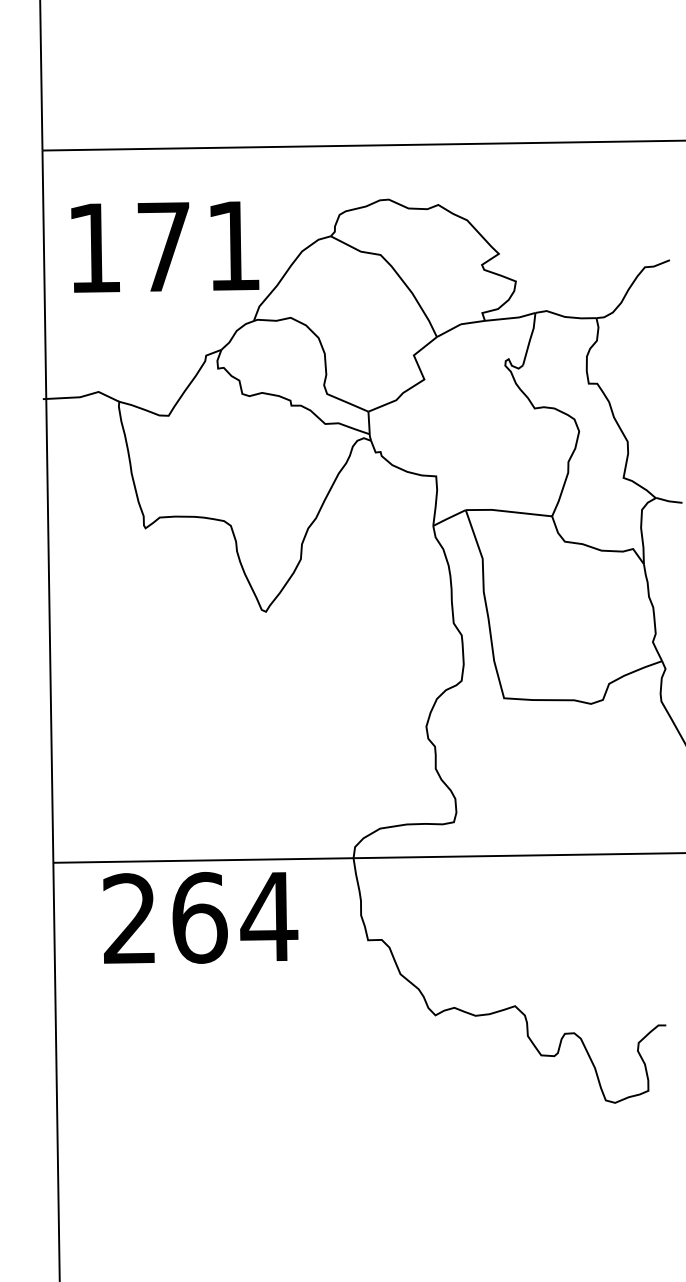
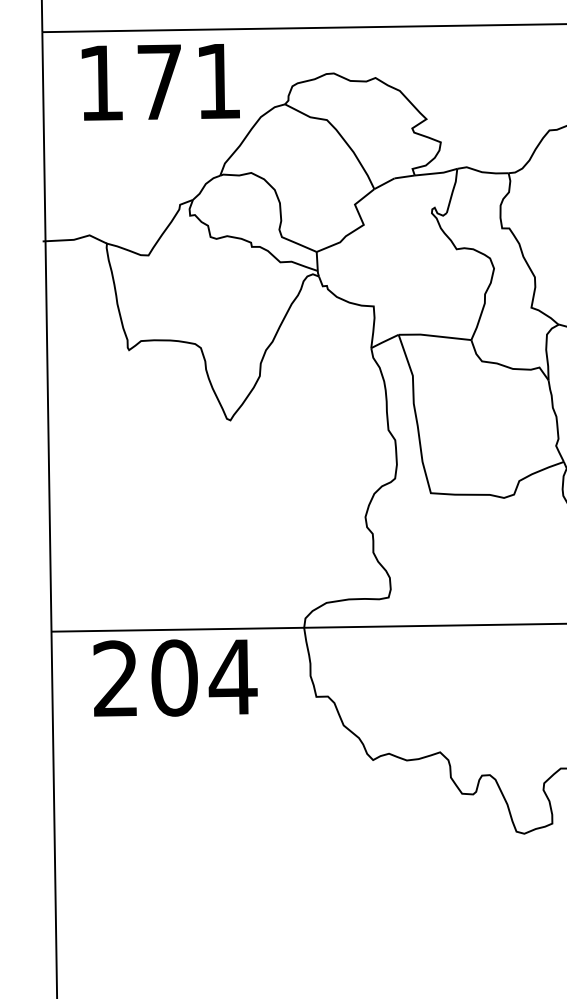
text: (165, 246) -> (161, 81), moved
text: (199, 917) -> (174, 677), 264 -> 204

